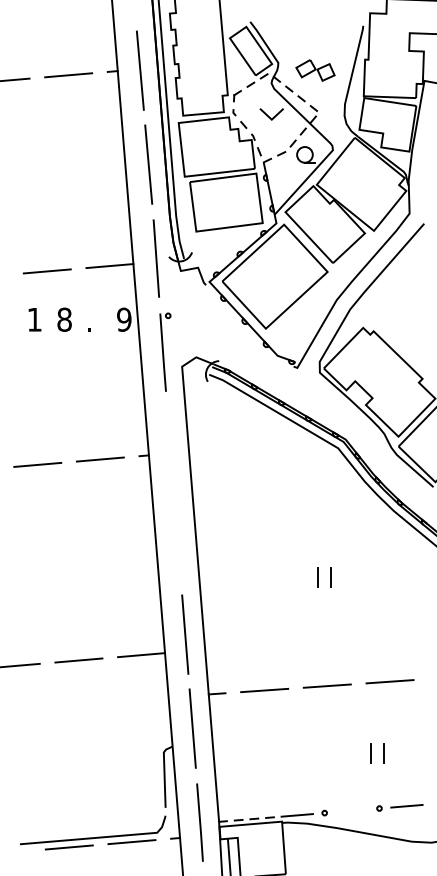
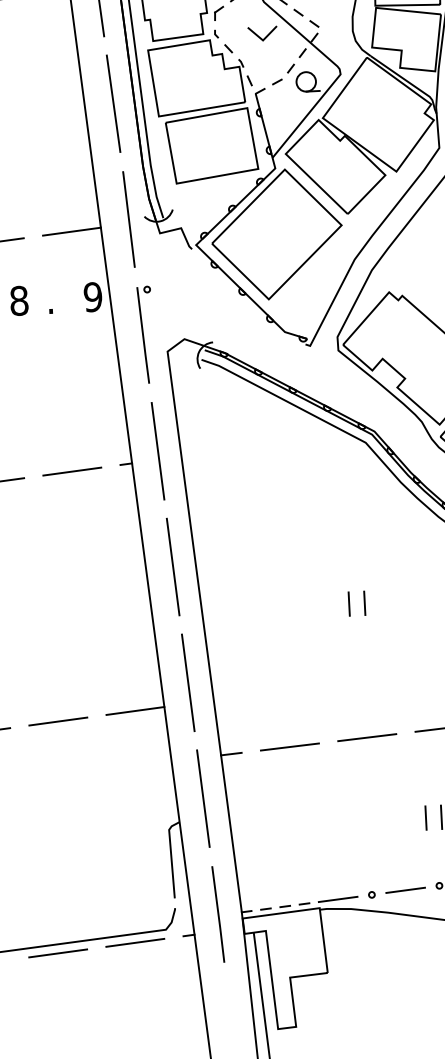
line: (170, 446) -> (158, 451), added
line: (177, 540) -> (172, 566), added
line: (351, 810) -> (404, 889), added

